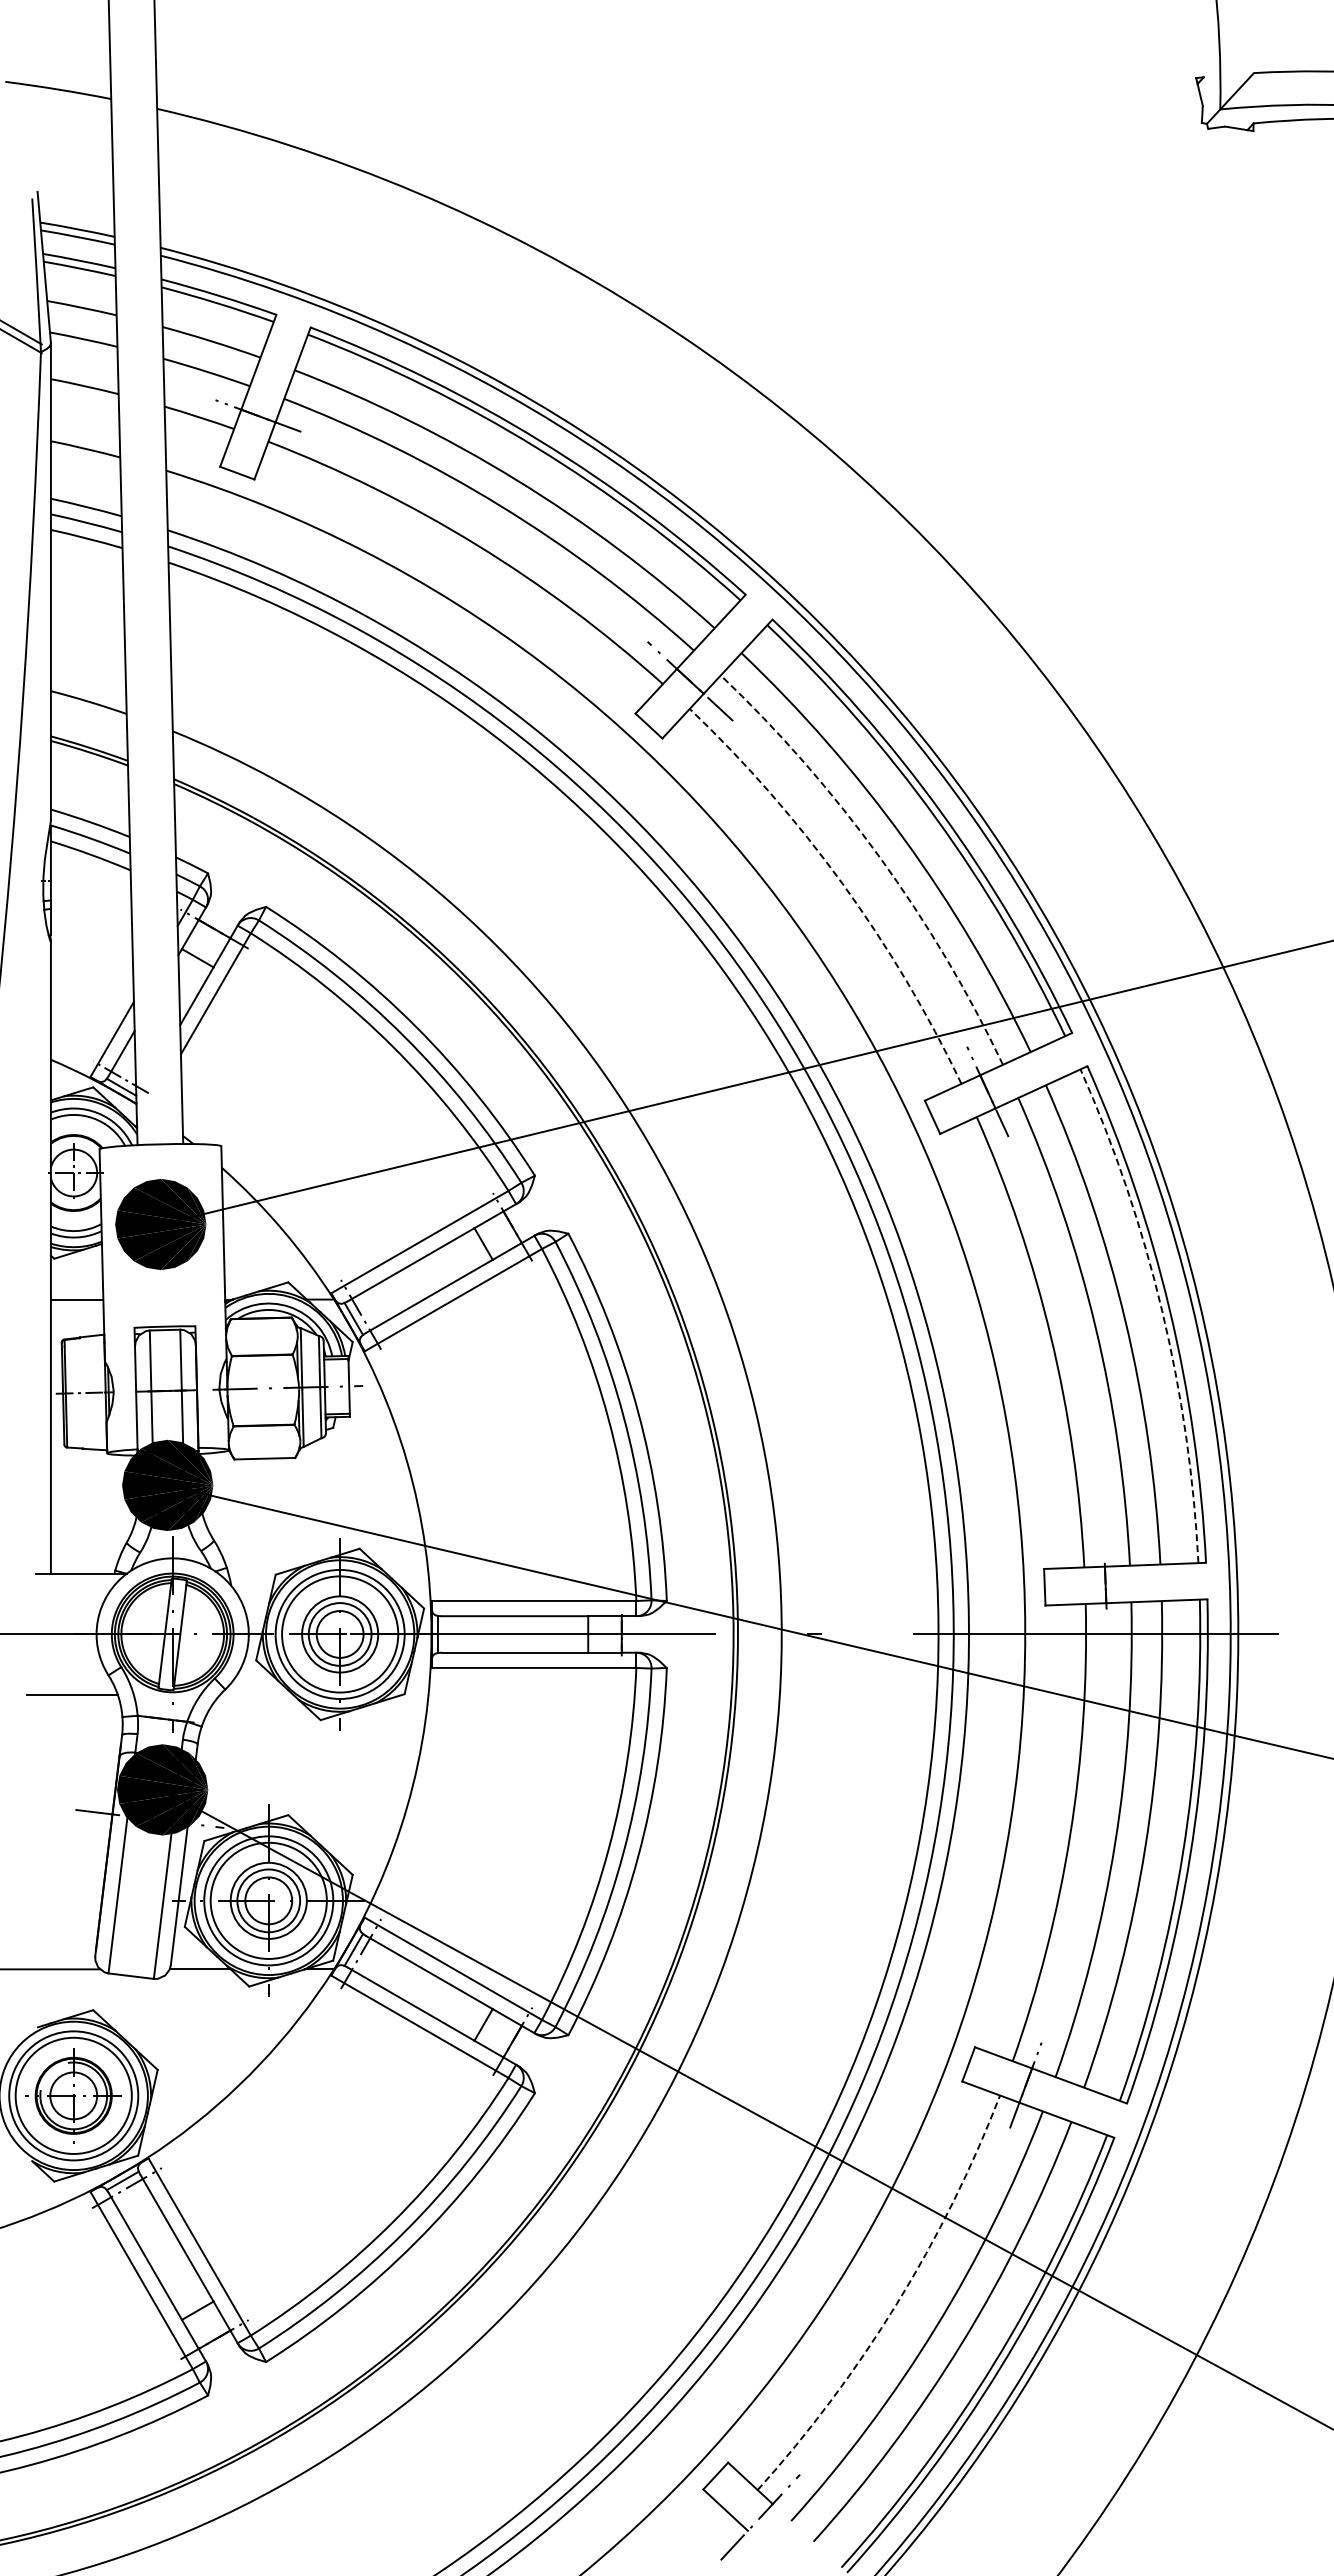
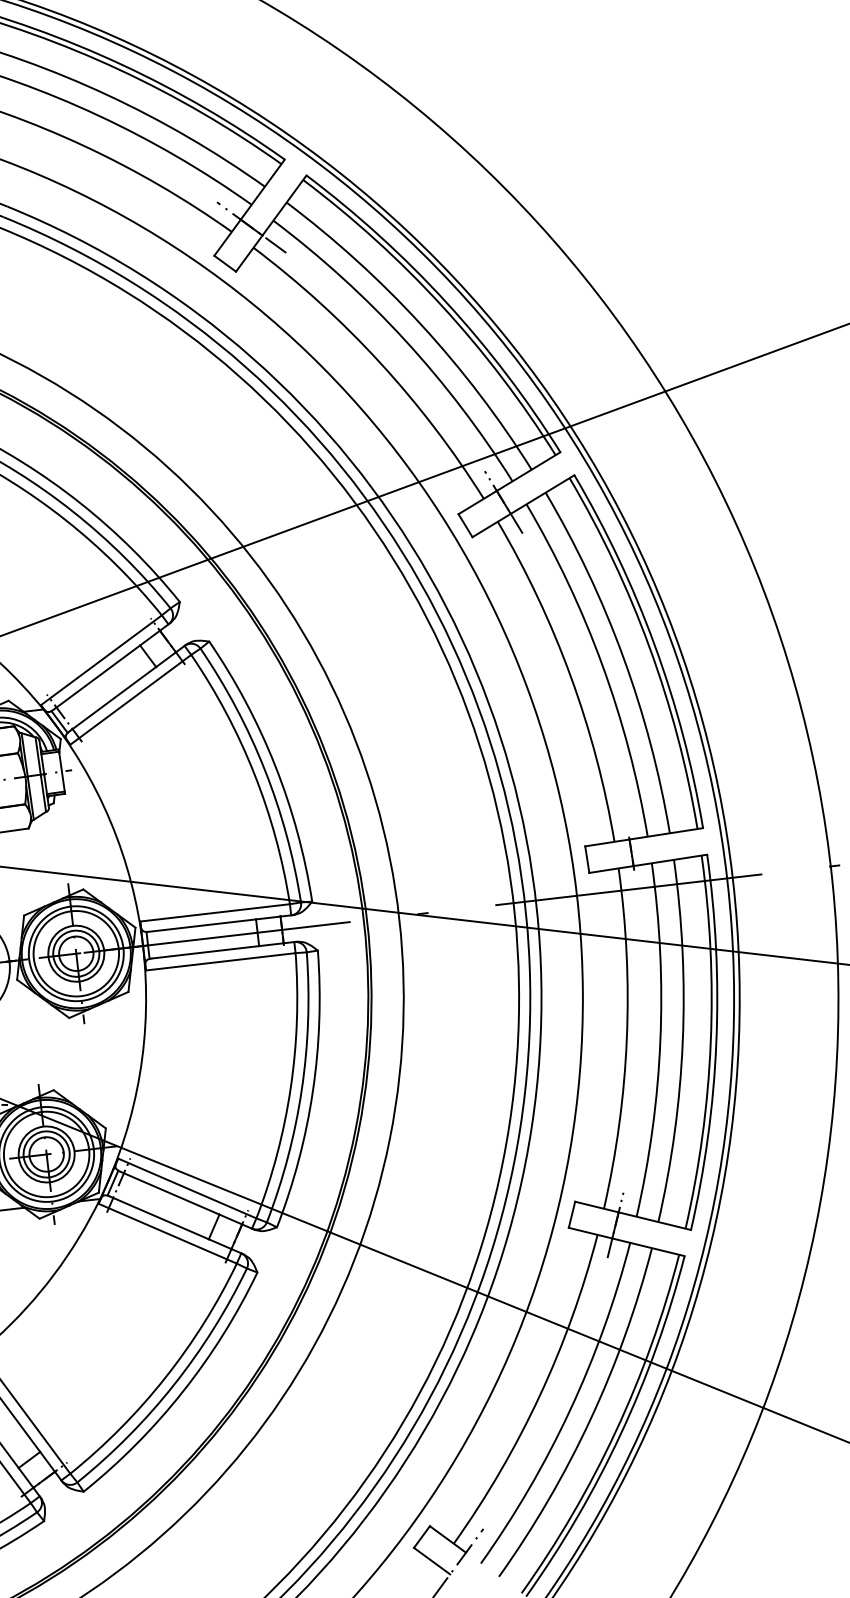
arc: (879, 857) -> (404, 340), dashed -> solid
arc: (842, 884) -> (380, 363), dashed -> solid
arc: (1162, 1310) -> (649, 647), dashed -> solid
arc: (896, 2303) -> (539, 1395), dashed -> solid

